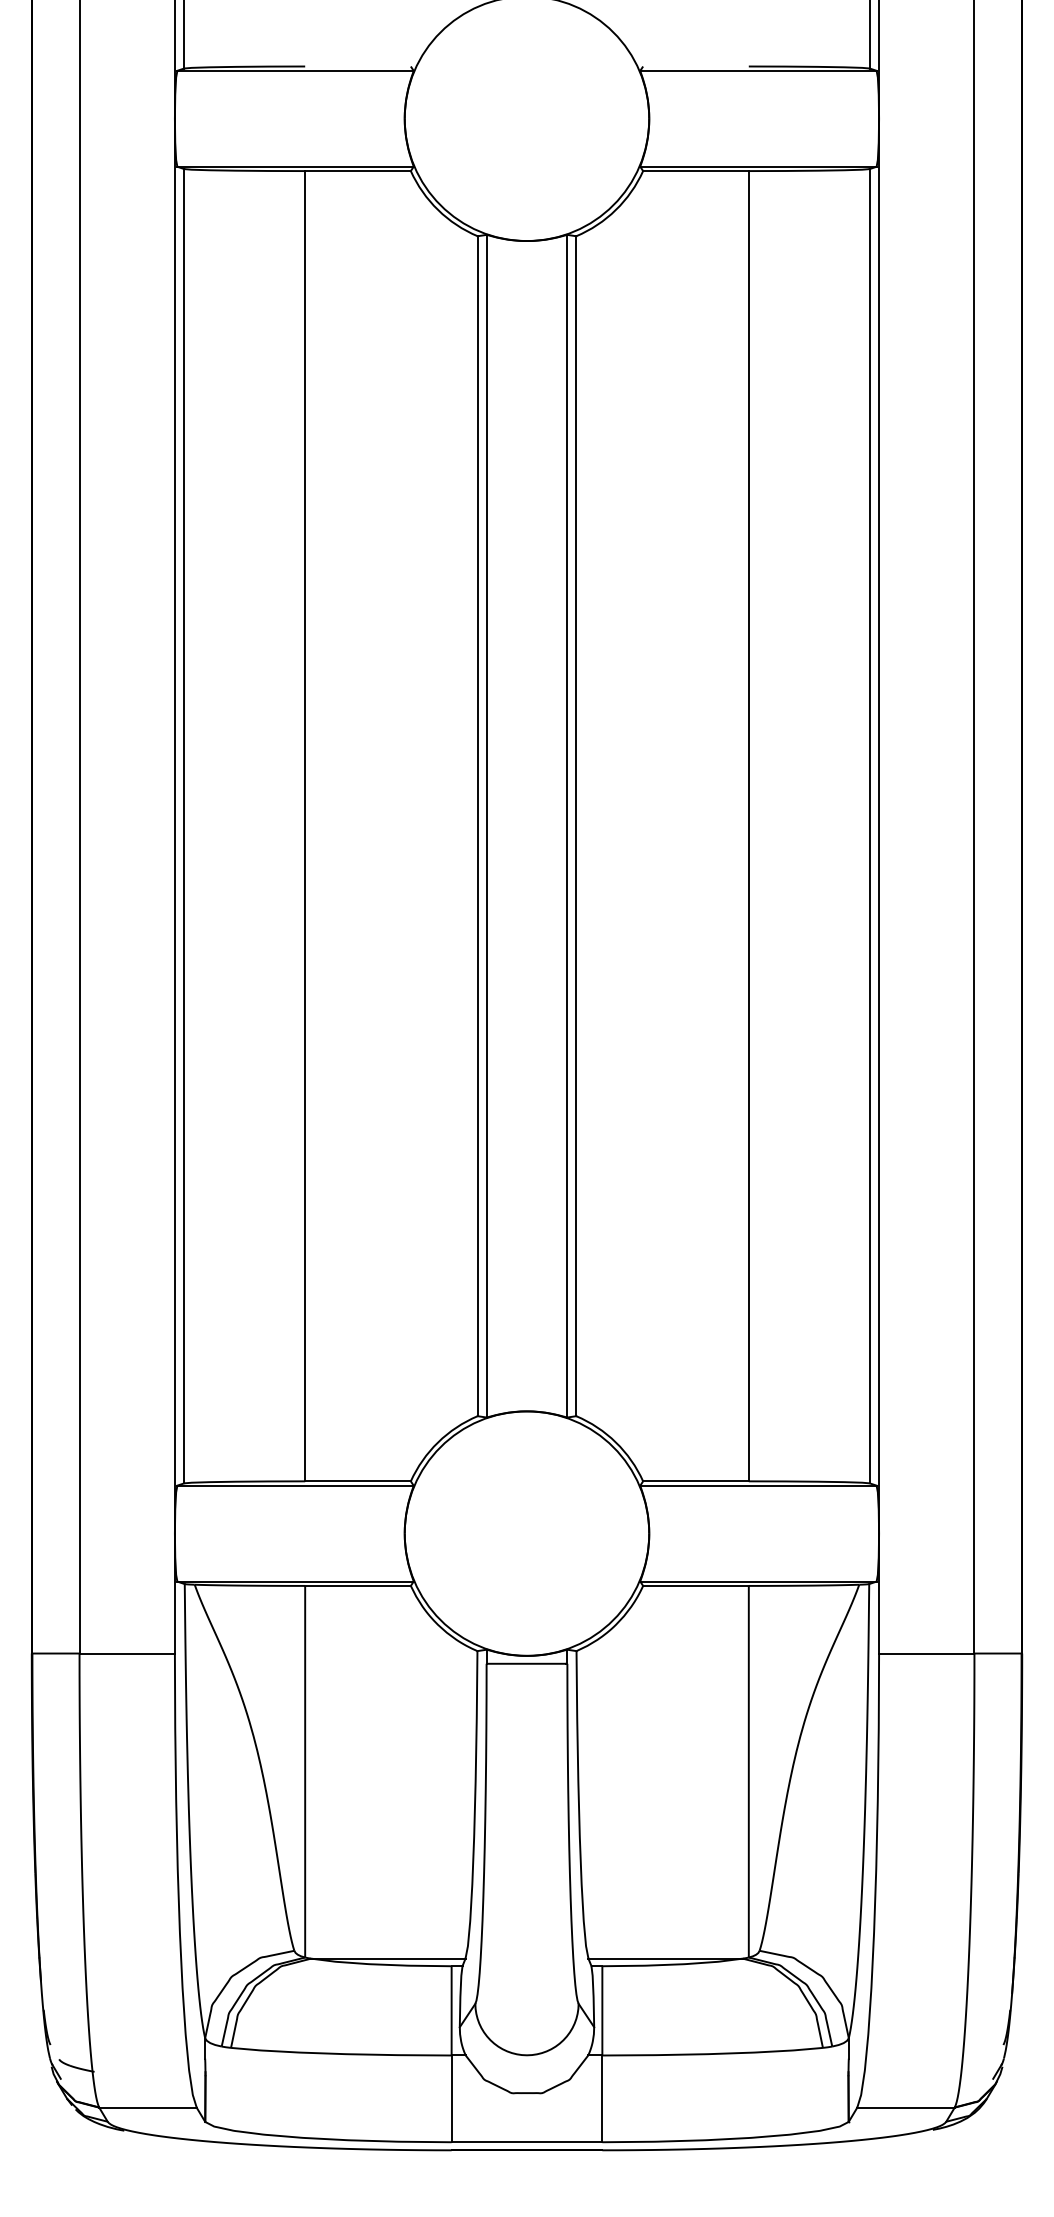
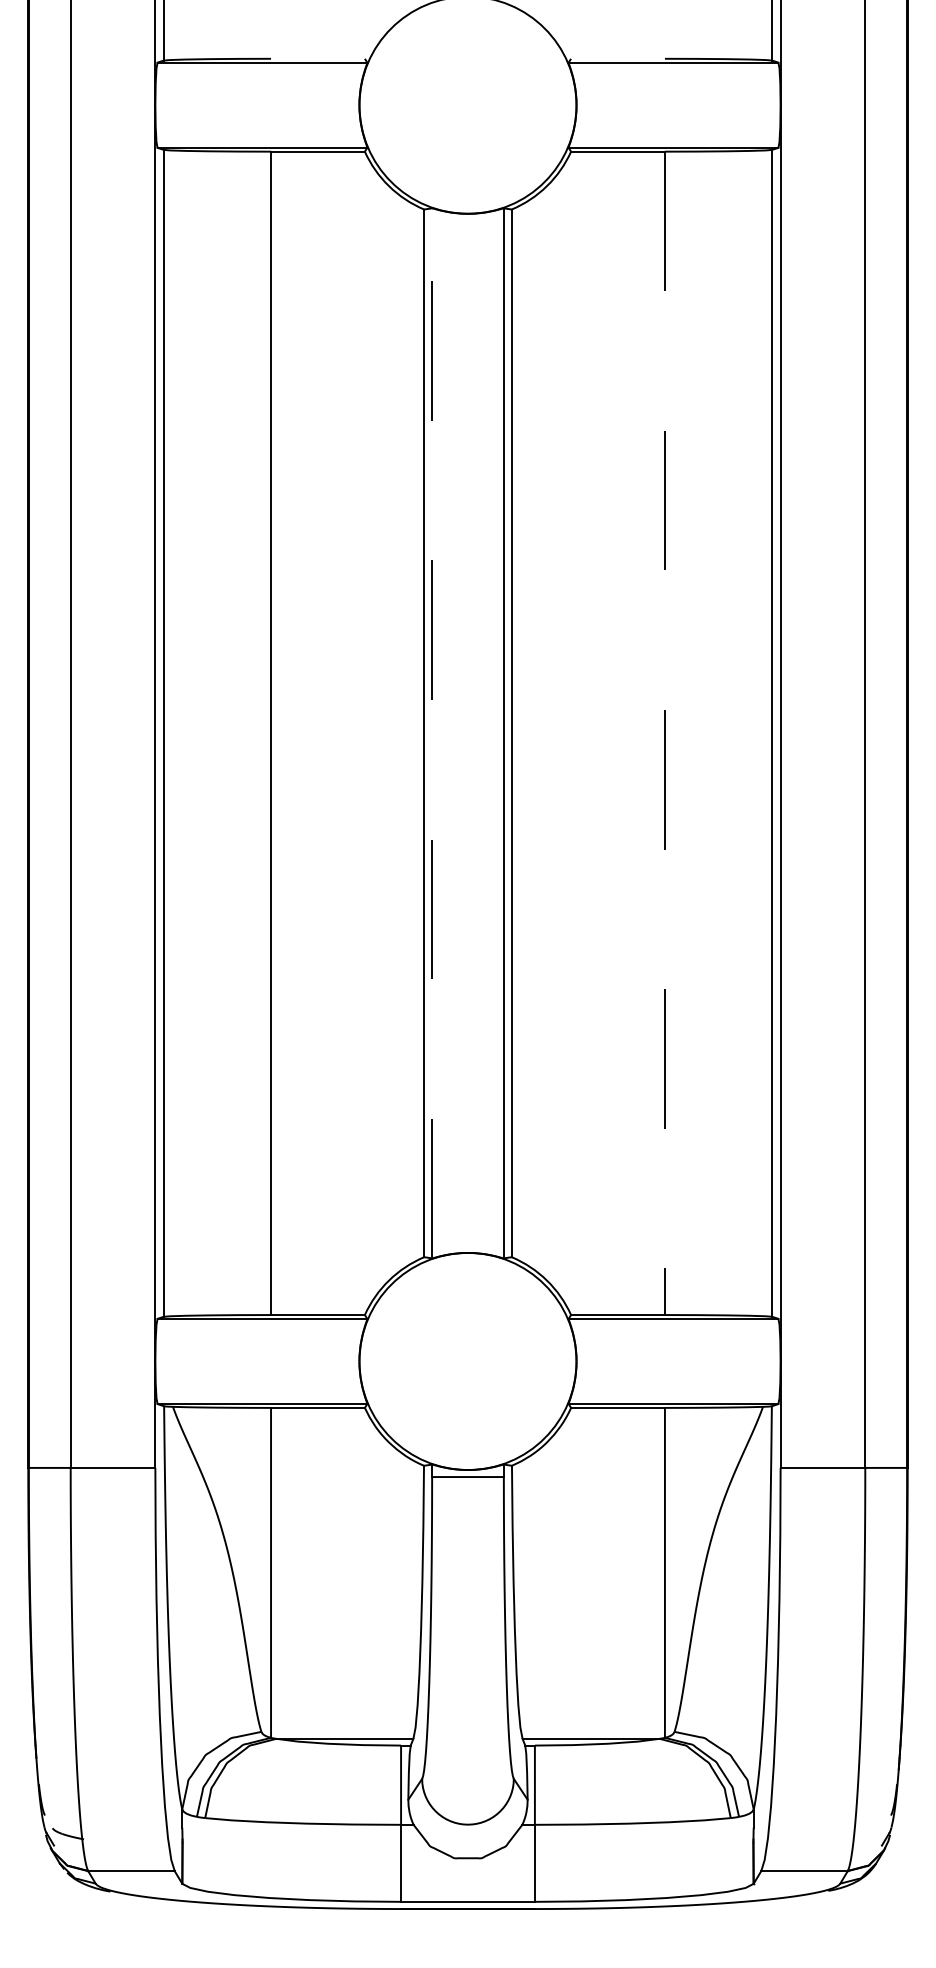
line: (486, 825) -> (432, 732), solid -> dashed
line: (748, 826) -> (664, 733), solid -> dashed

